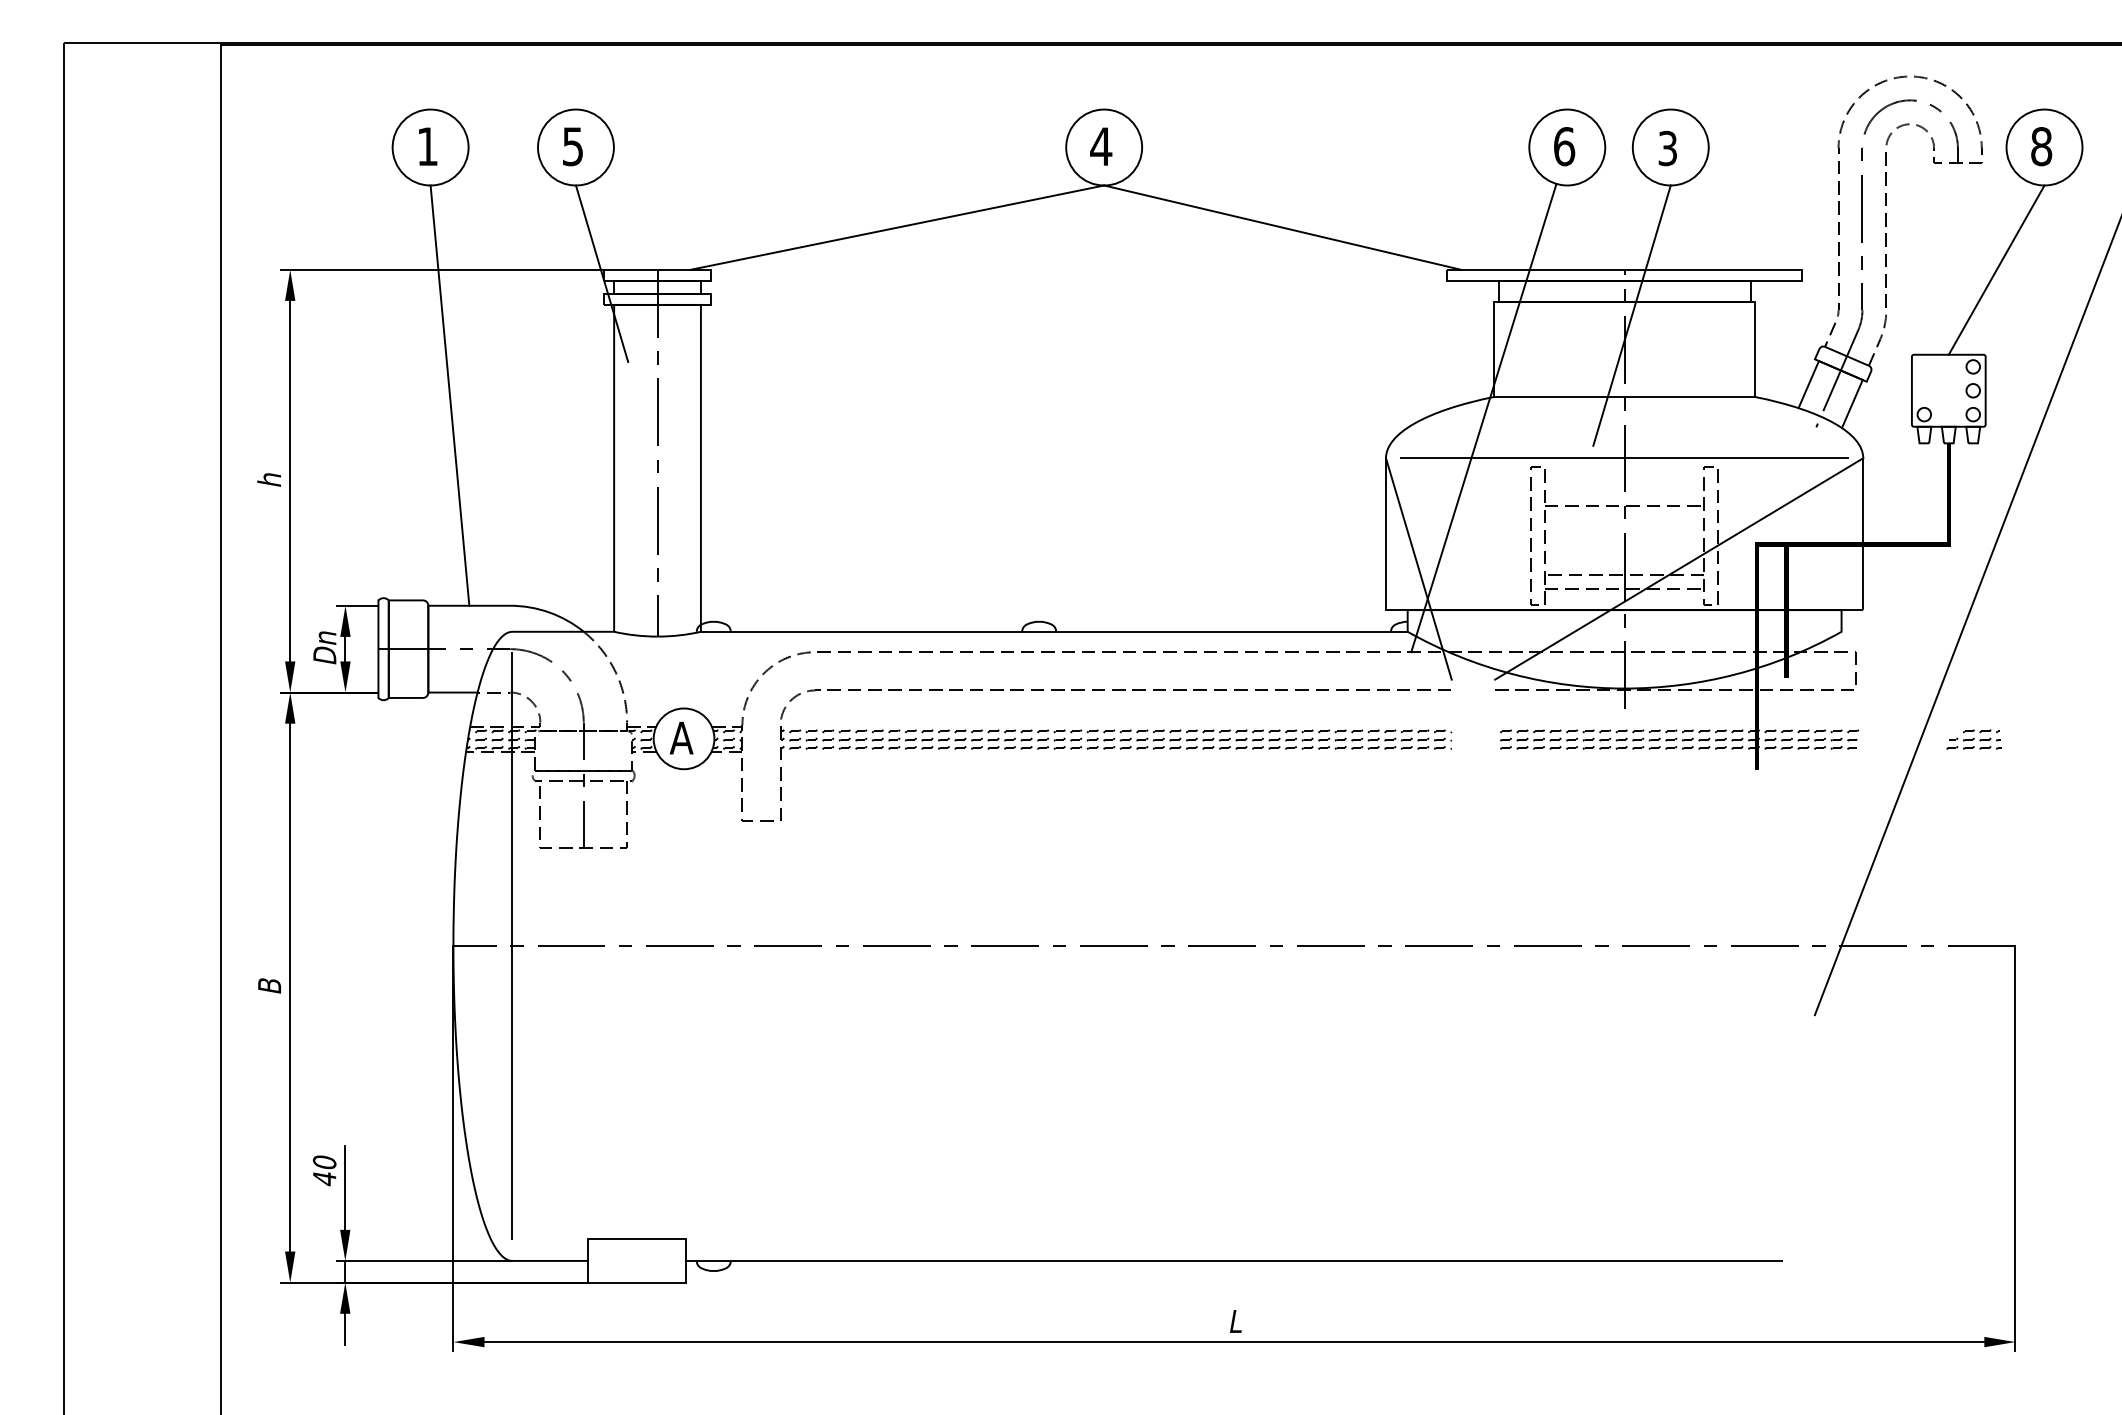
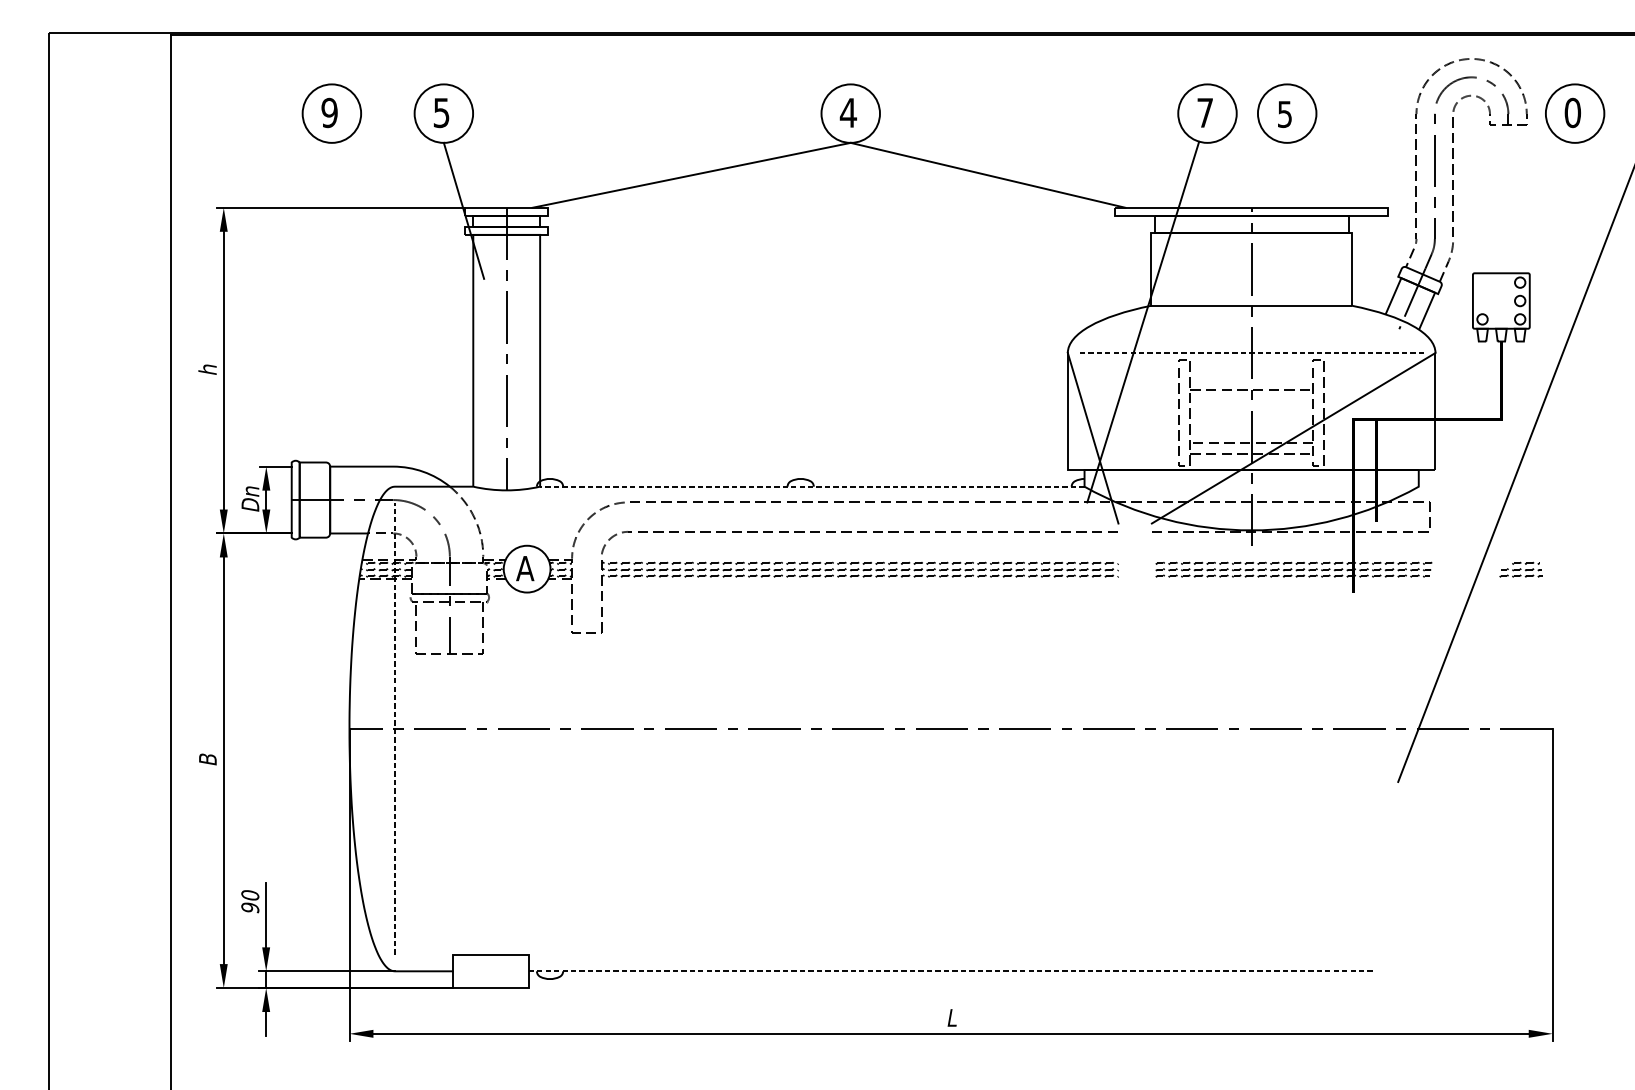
text: (427, 146) -> (329, 112), 1 -> 9
text: (1564, 146) -> (1205, 112), 6 -> 7
text: (2041, 146) -> (1572, 112), 8 -> 0
text: (1667, 147) -> (1284, 113), 3 -> 5
line: (1996, 269) -> (1538, 207), removed
line: (1631, 315) -> (1256, 243), removed
line: (449, 395) -> (346, 304), removed
line: (1624, 458) -> (1251, 353), solid -> dashed
line: (1053, 631) -> (811, 486), solid -> dashed
line: (512, 946) -> (394, 729), solid -> dashed
text: (324, 1178) -> (250, 907), 40 -> 90
line: (1234, 1260) -> (951, 970), solid -> dashed

